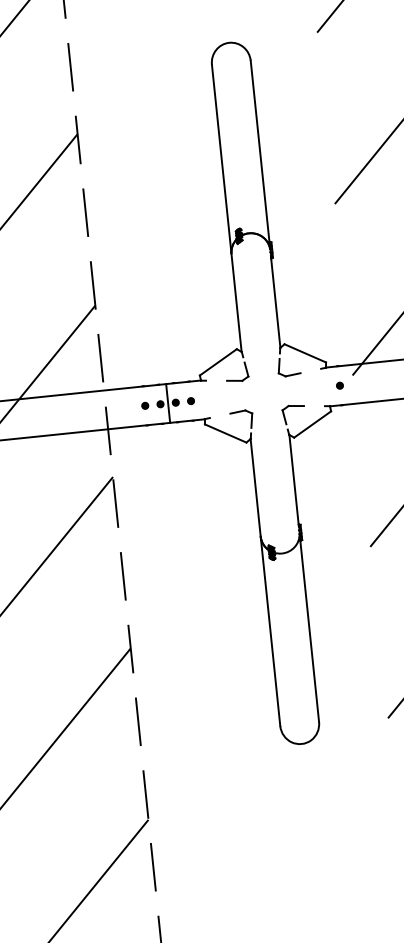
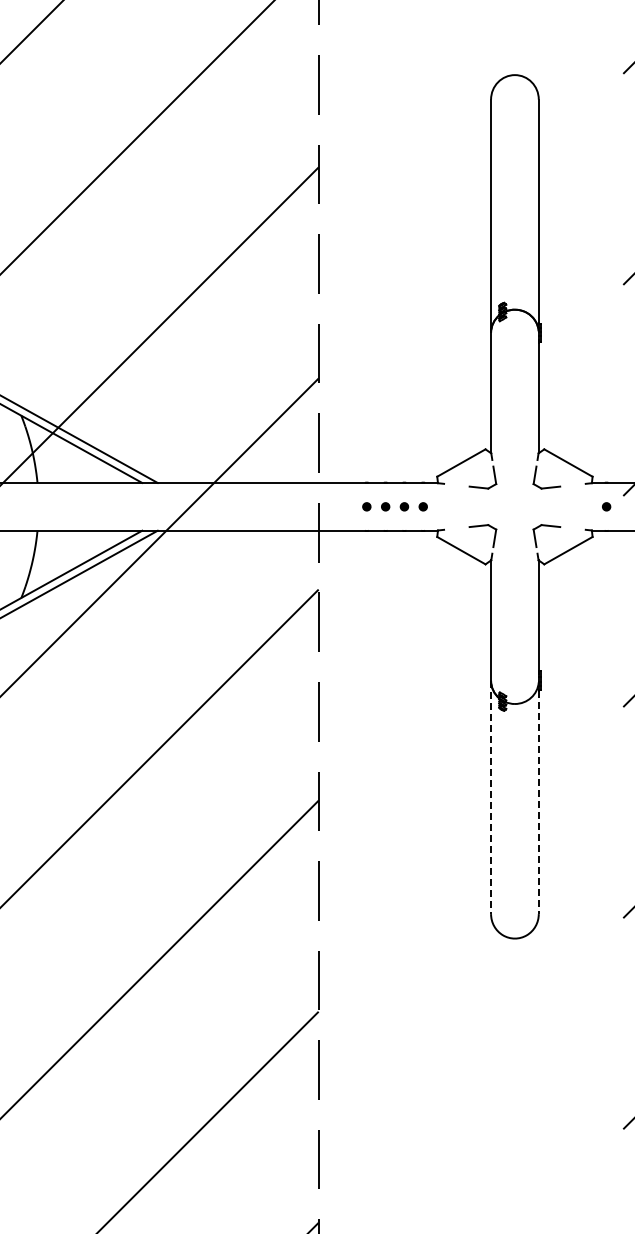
line: (168, 403) -> (395, 506), removed
line: (270, 631) -> (491, 797), solid -> dashed
line: (309, 631) -> (538, 802), solid -> dashed

